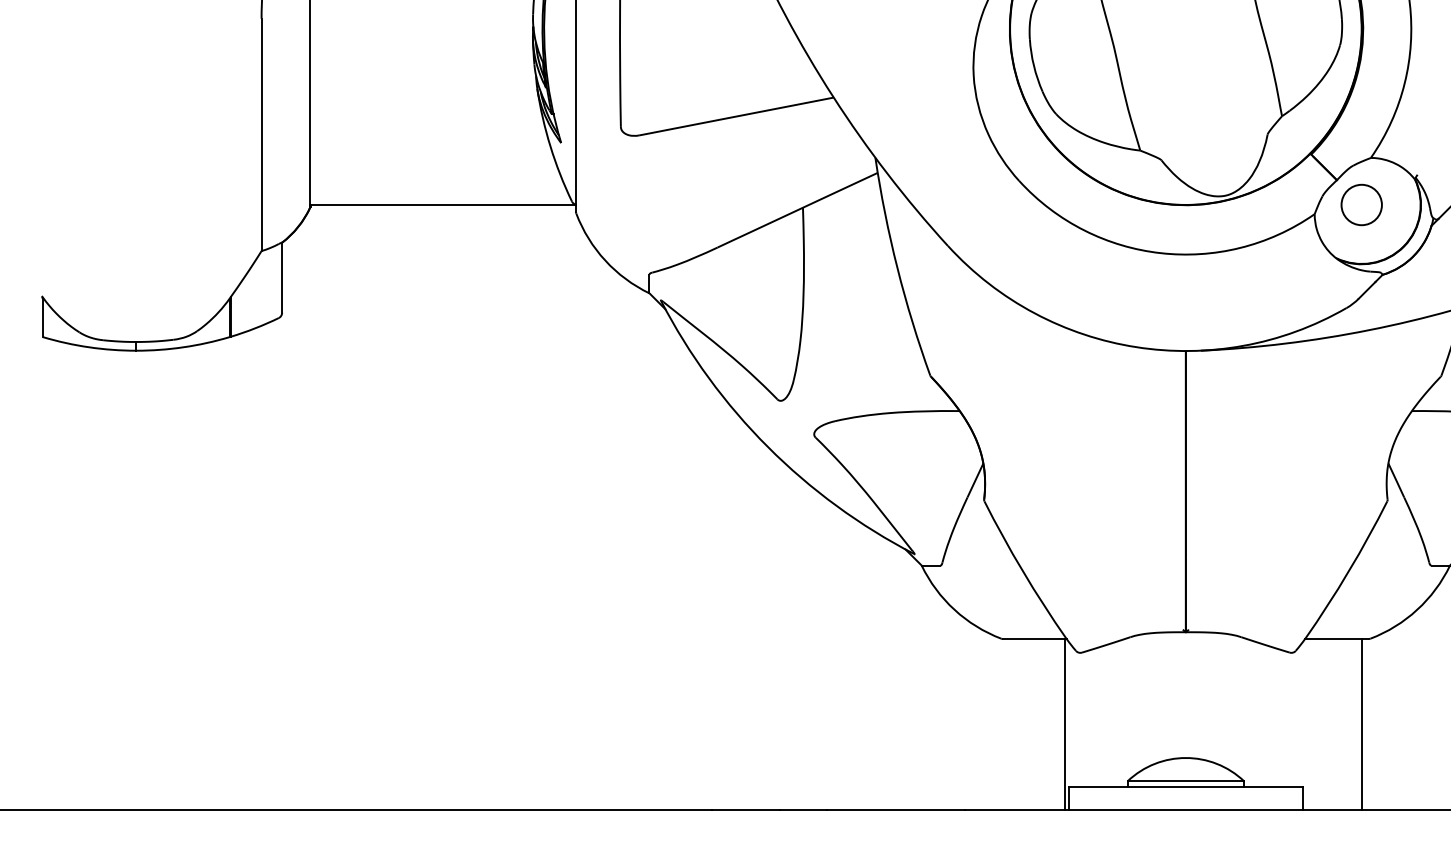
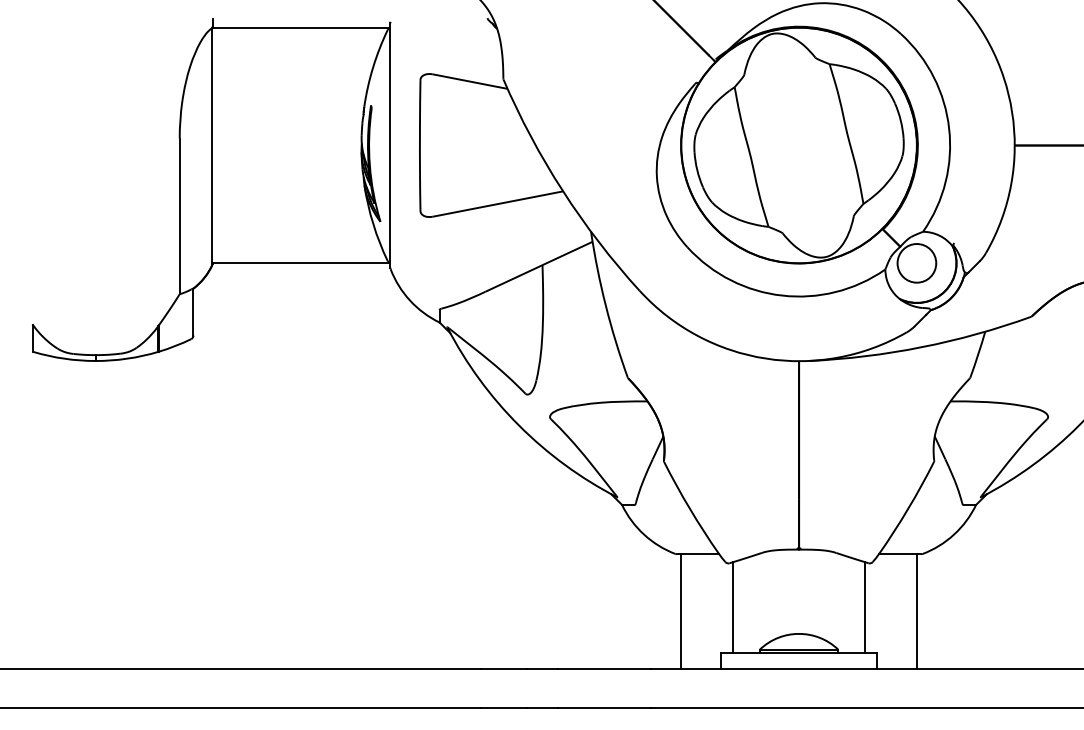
circle: (1361, 205) -> (916, 263), size x1.43
line: (1088, 718) -> (733, 607), added
line: (1283, 718) -> (864, 607), added
line: (1065, 724) -> (681, 611), moved

